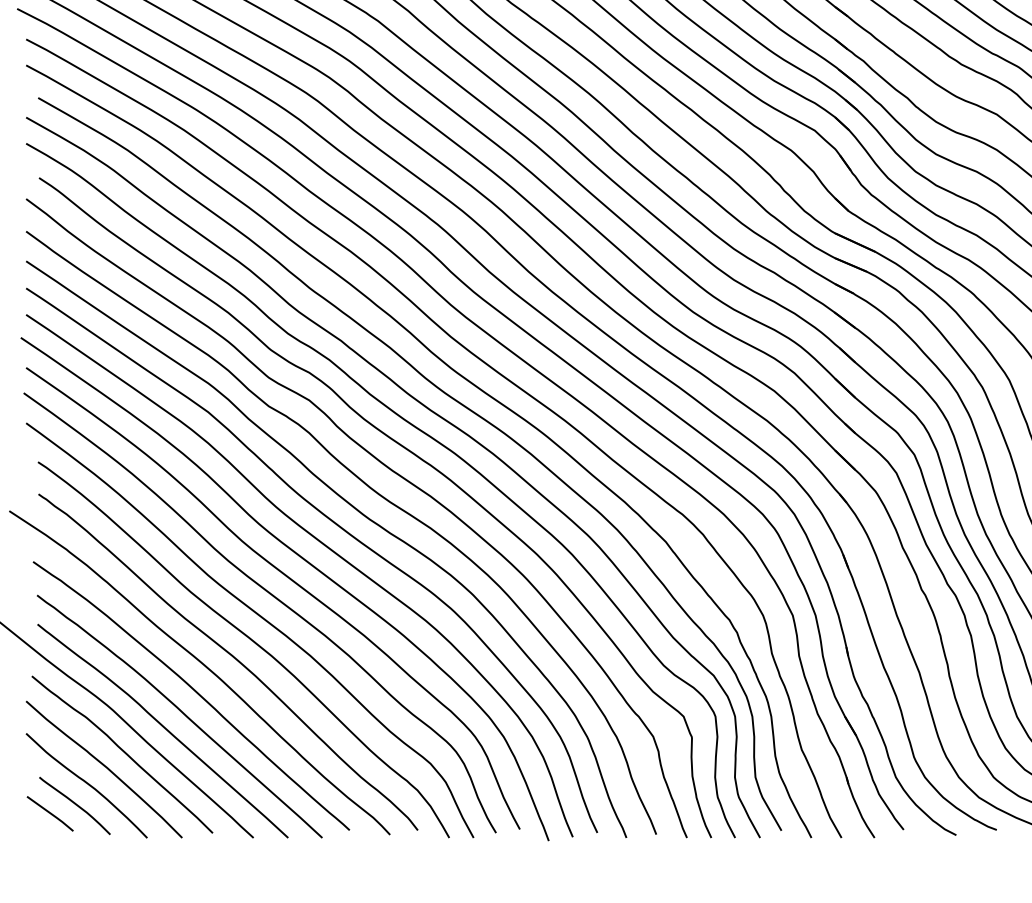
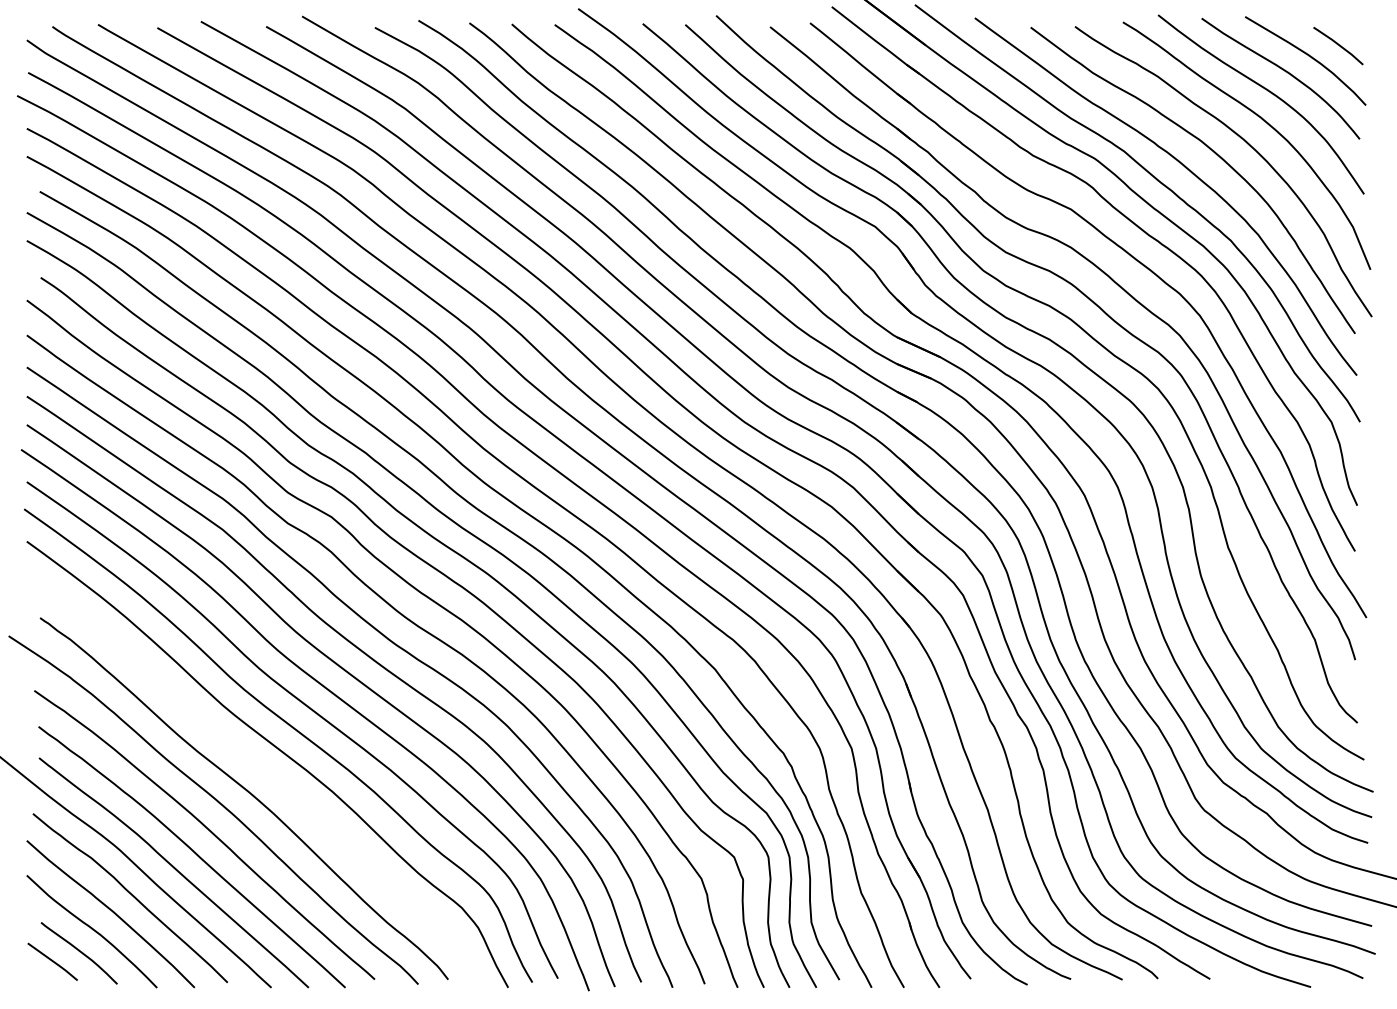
curve: (250, 640) -> (268, 775), removed

